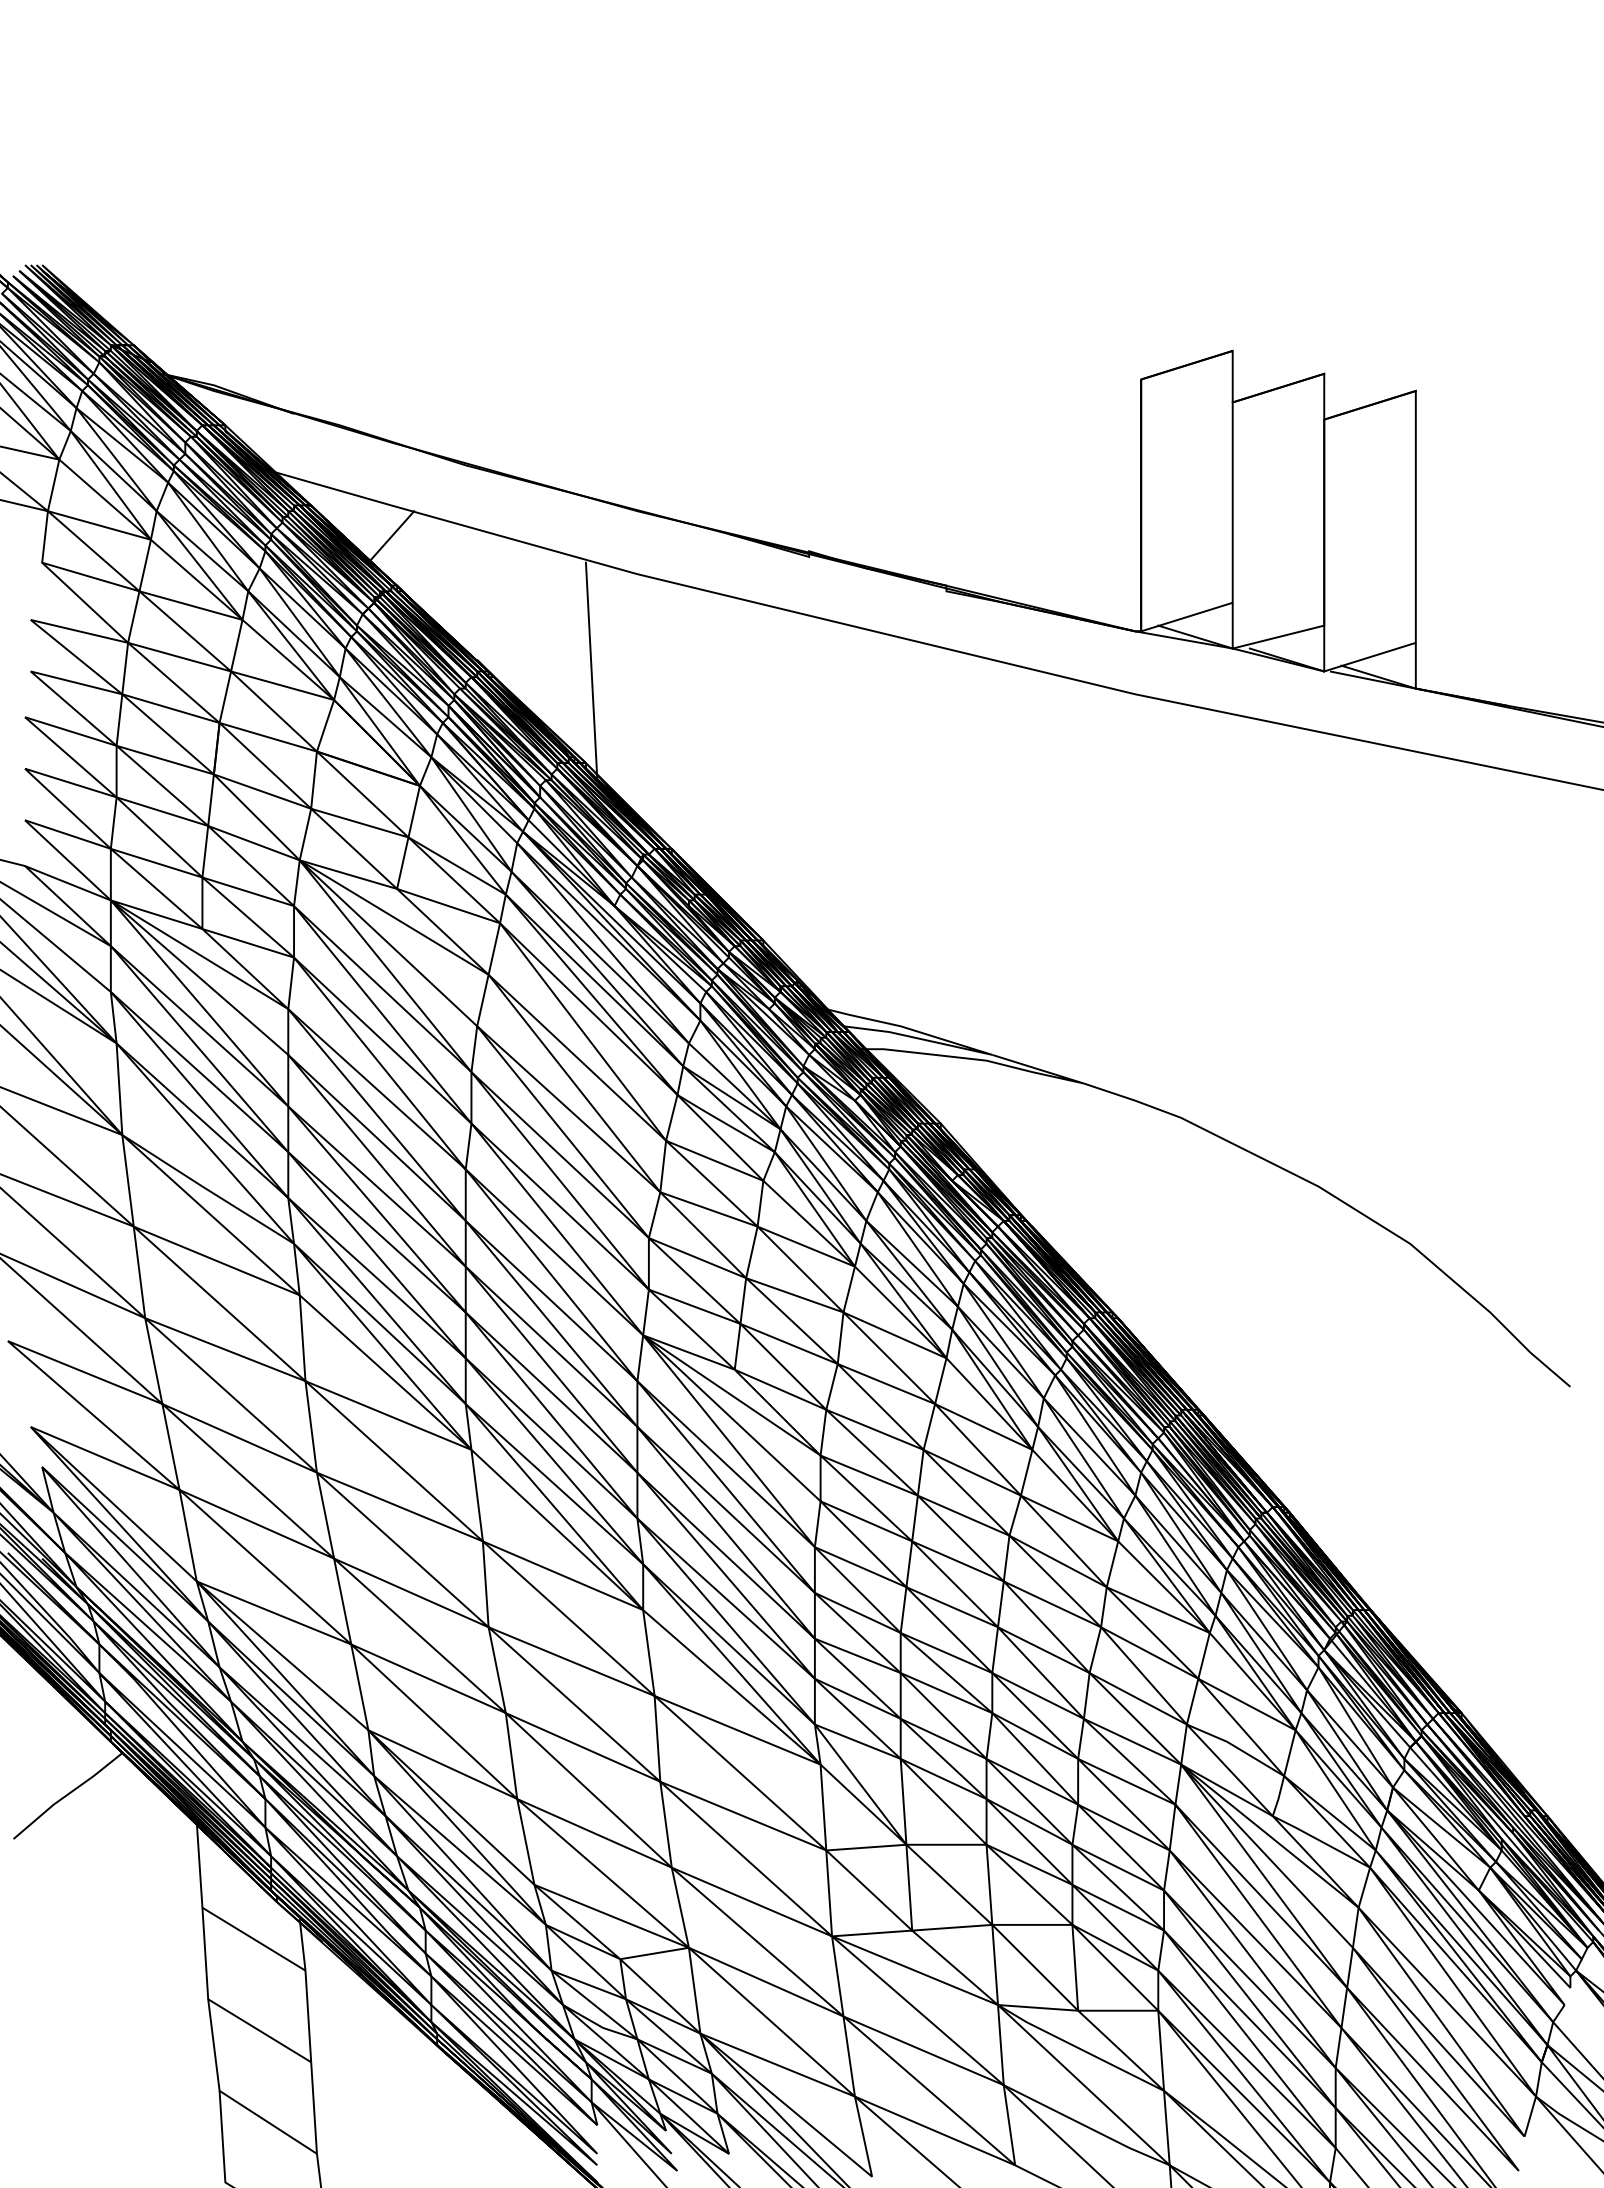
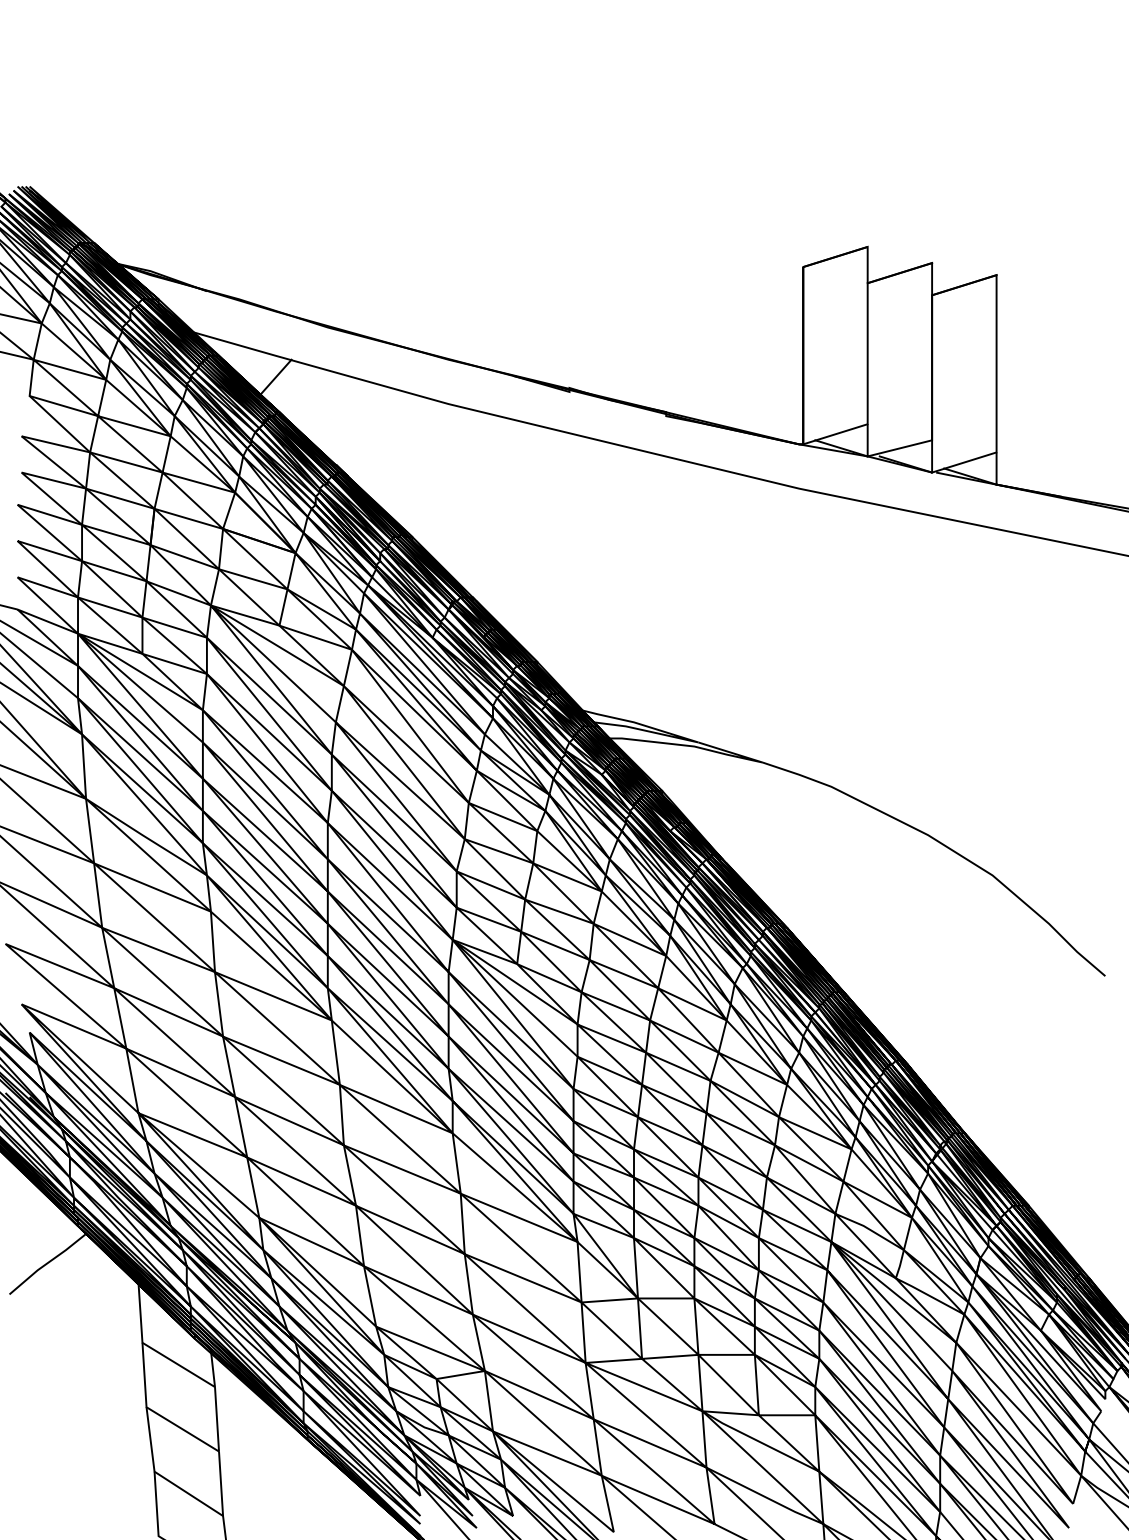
line: (591, 671) -> (416, 472), removed

